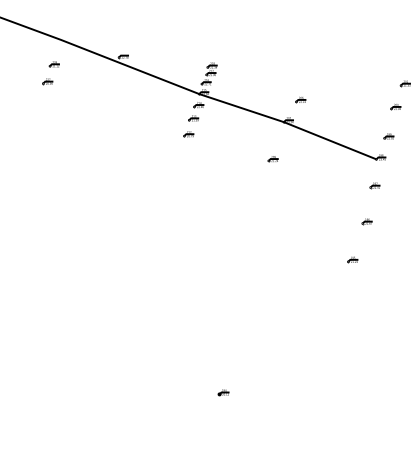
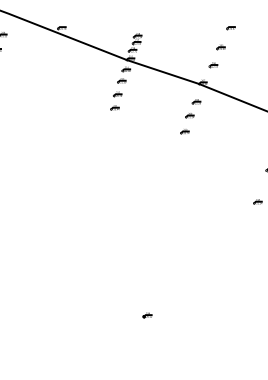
part: (320, 56) -> (230, 27), added
part: (309, 79) -> (220, 47), added
part: (280, 142) -> (196, 101), added
part: (185, 149) -> (114, 107), added
part: (266, 177) -> (184, 131), added

